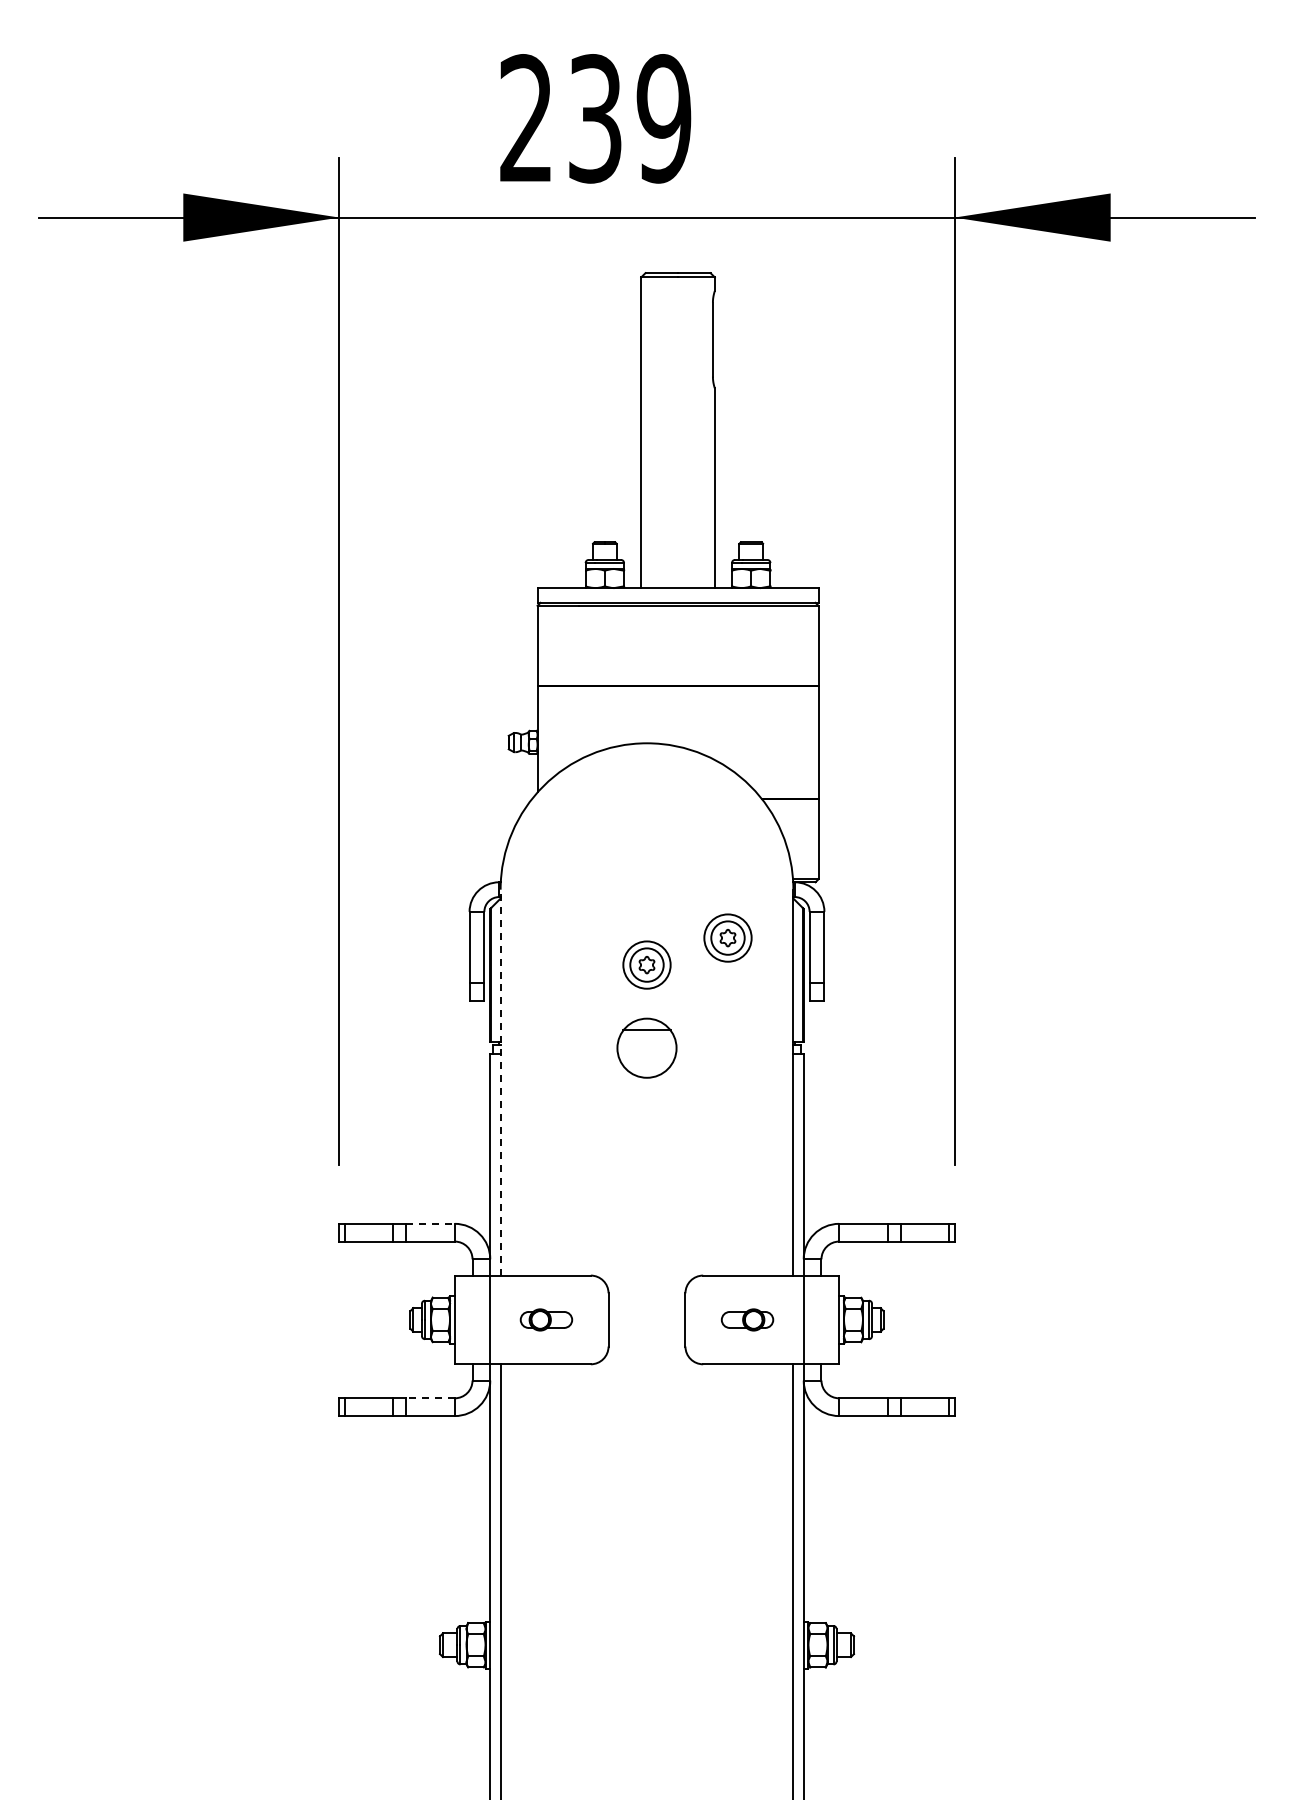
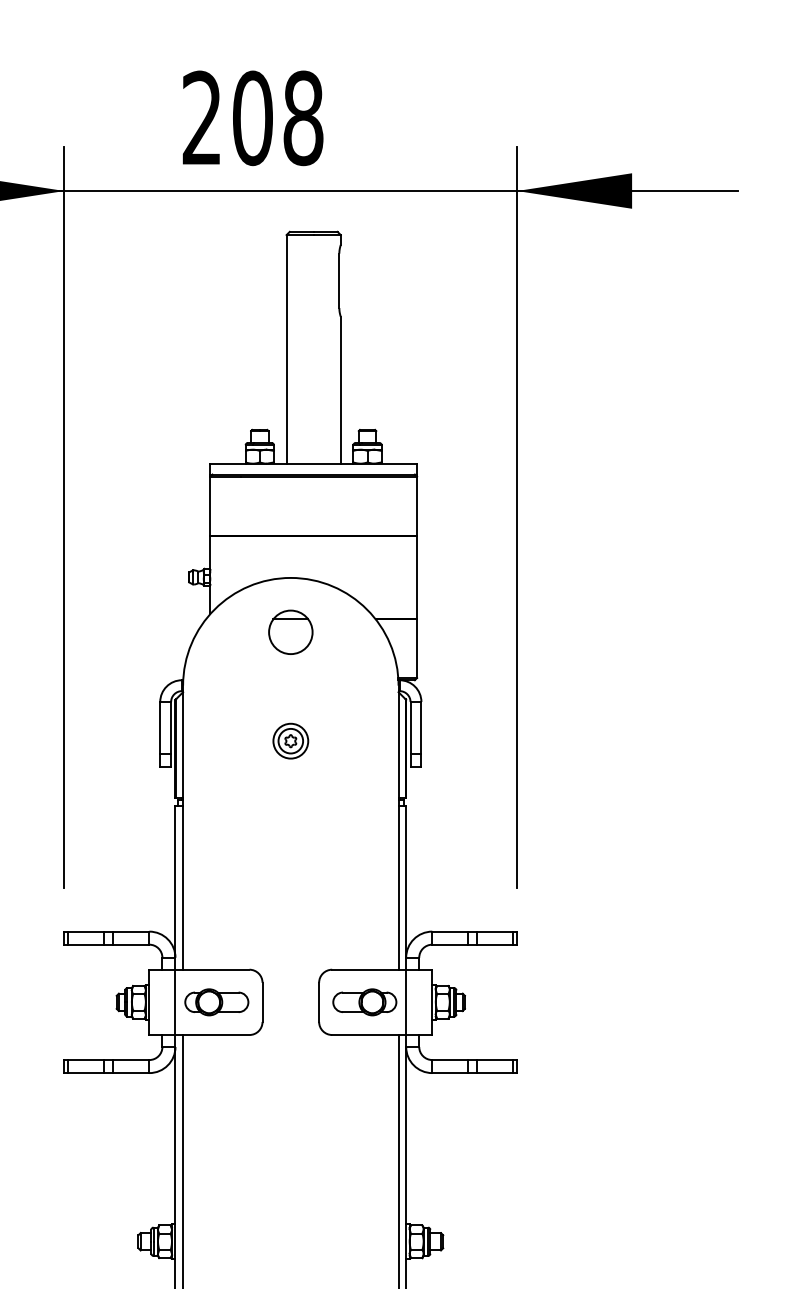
text: (629, 118) -> (277, 118), 239 -> 208
part: (727, 937) -> (350, 720), removed
part: (646, 1047) -> (290, 631), moved
line: (500, 1082) -> (183, 827), dashed -> solid
line: (430, 1223) -> (131, 931), dashed -> solid
part: (546, 1319) -> (216, 1002), size x1.67
part: (747, 1319) -> (364, 1002), size x1.67
line: (429, 1398) -> (130, 1060), dashed -> solid

